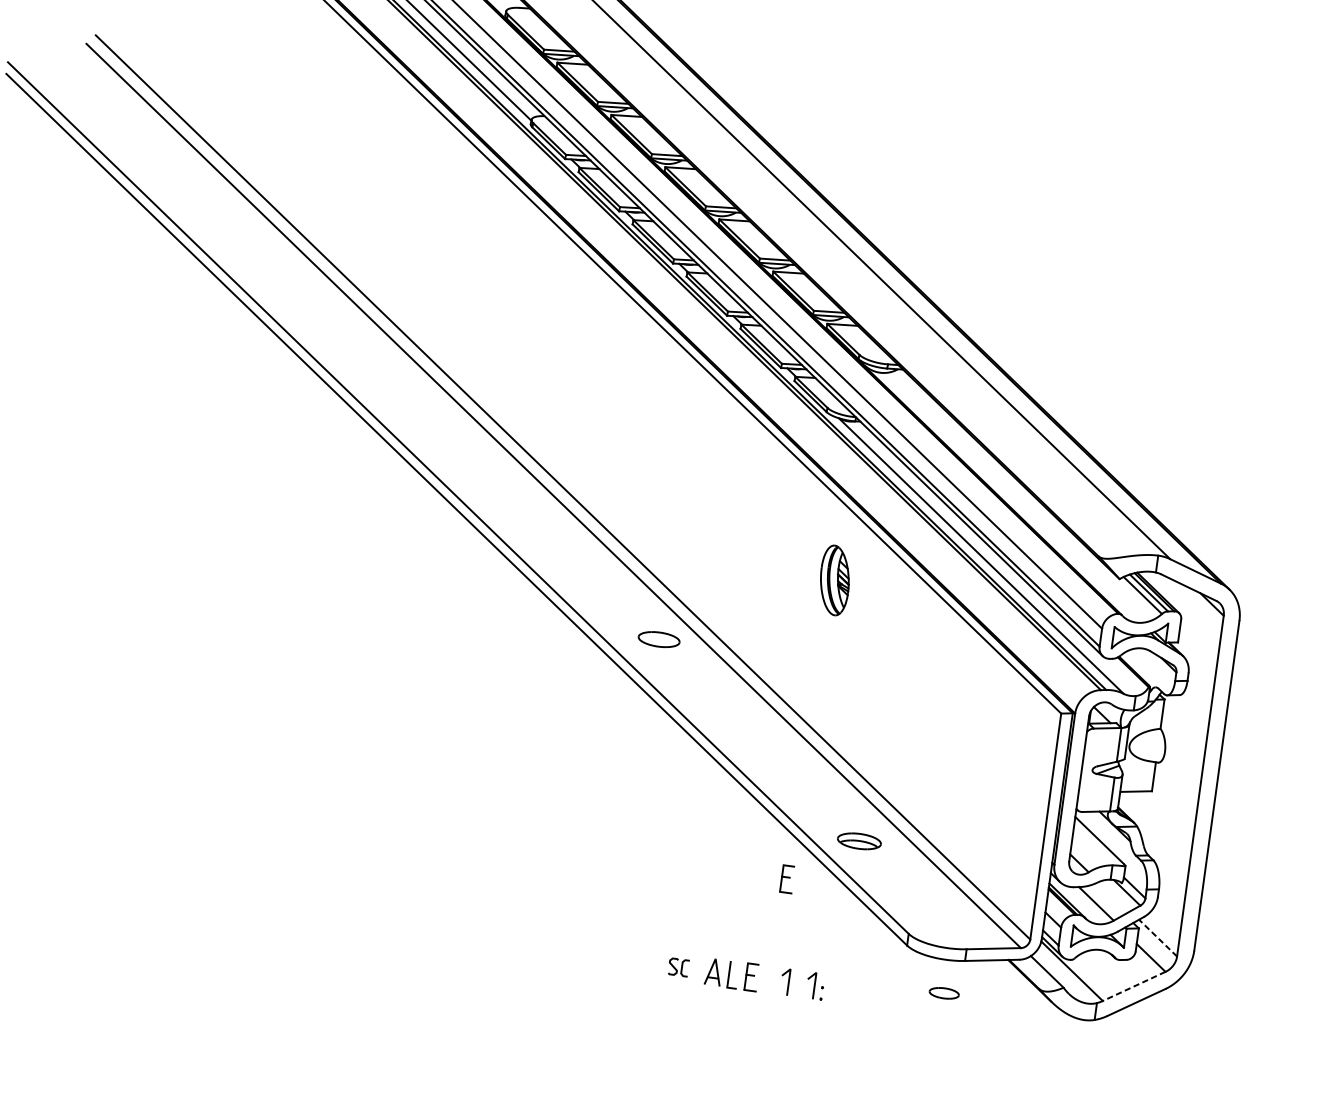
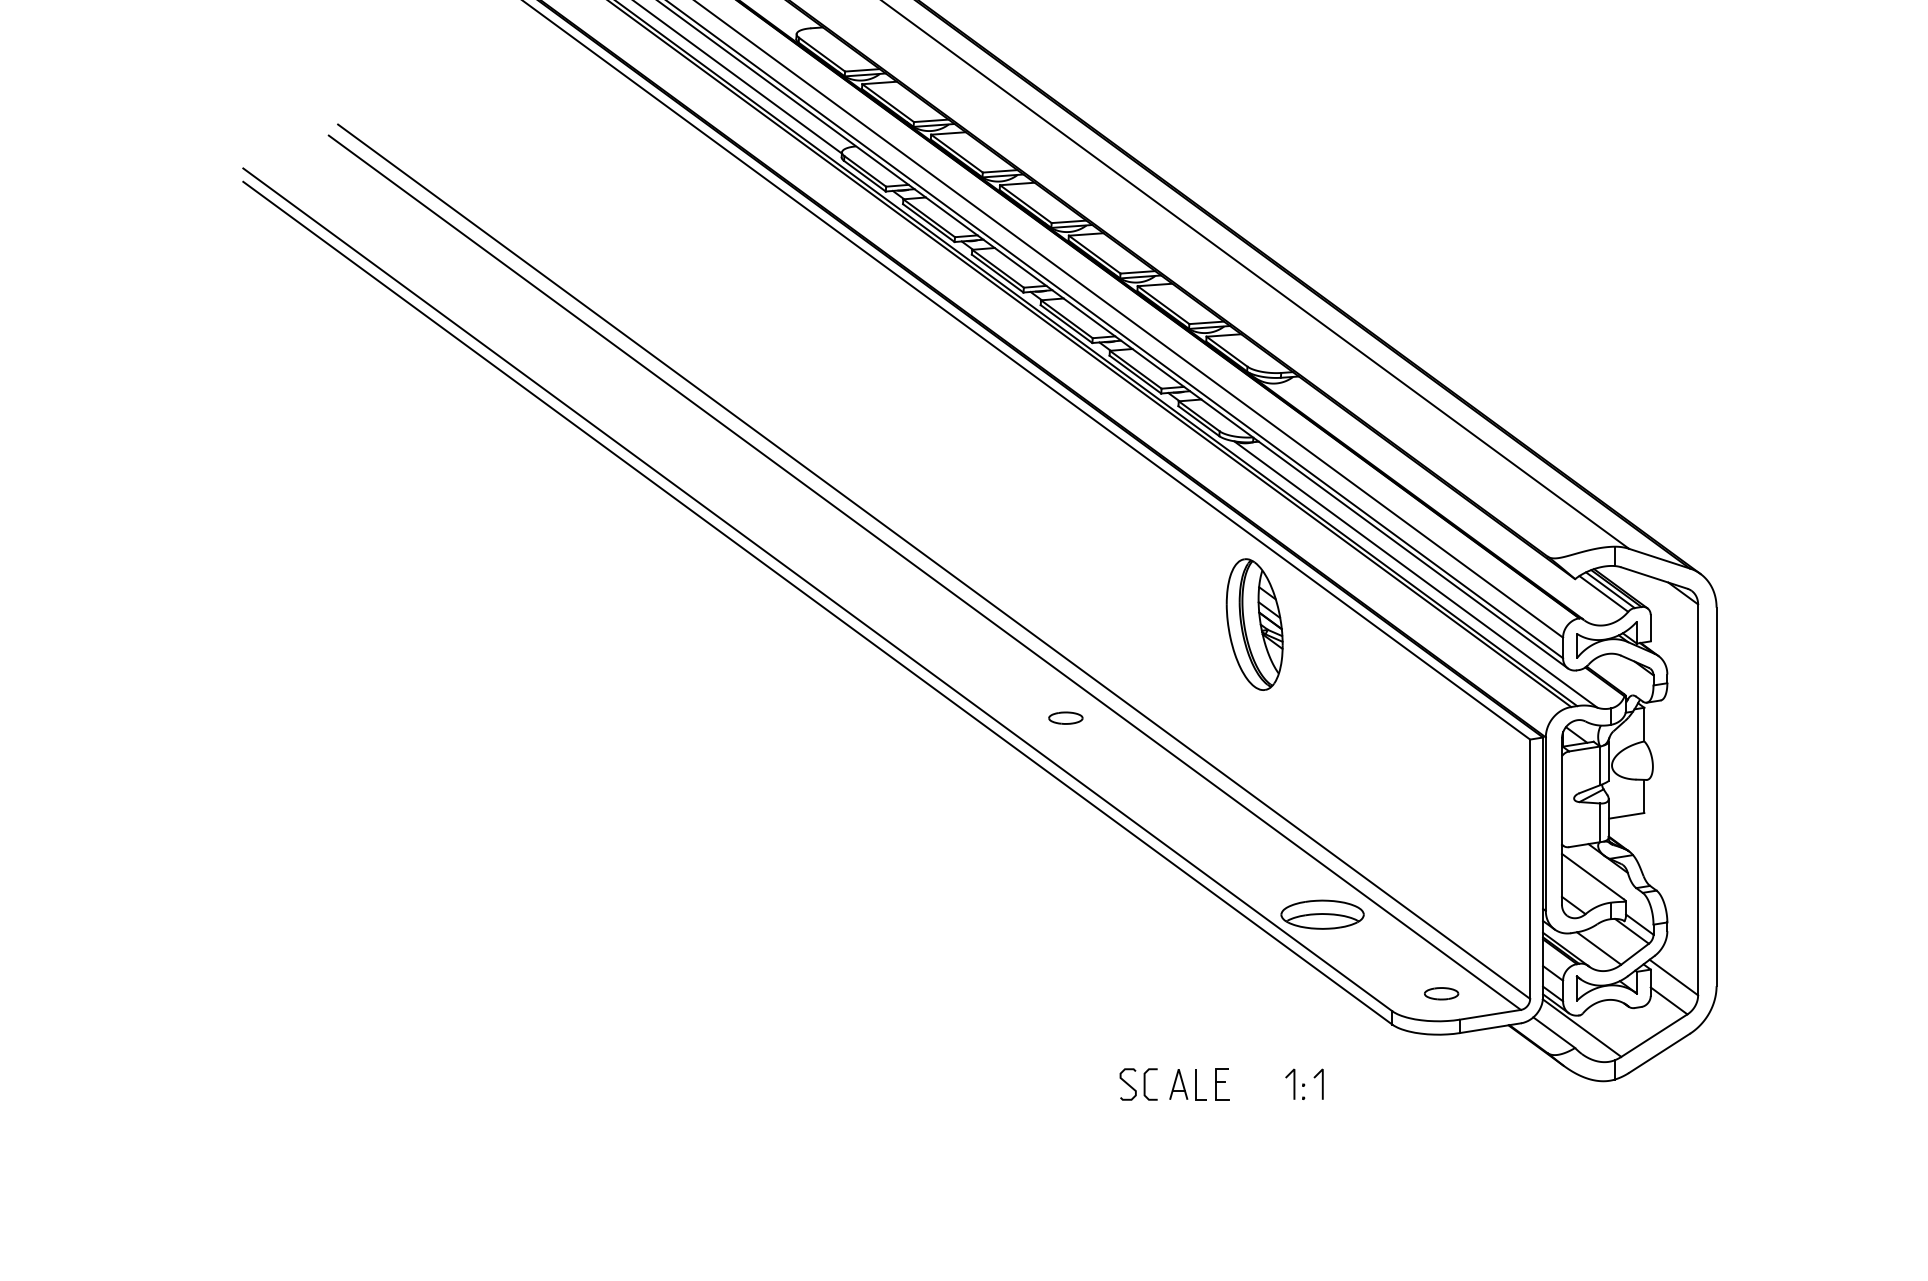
part: (834, 580) -> (1254, 624), size x1.67
part: (658, 638) -> (1065, 717), size x0.71
part: (859, 841) -> (1322, 914), size x1.67
part: (787, 879) -> (1247, 968), removed
line: (1157, 938) -> (1673, 977), dashed -> solid
part: (678, 967) -> (1138, 1084), size x1.67
line: (787, 981) -> (1321, 1083), moved
line: (1133, 986) -> (1653, 1035), dashed -> solid
part: (944, 993) -> (1441, 993), moved

